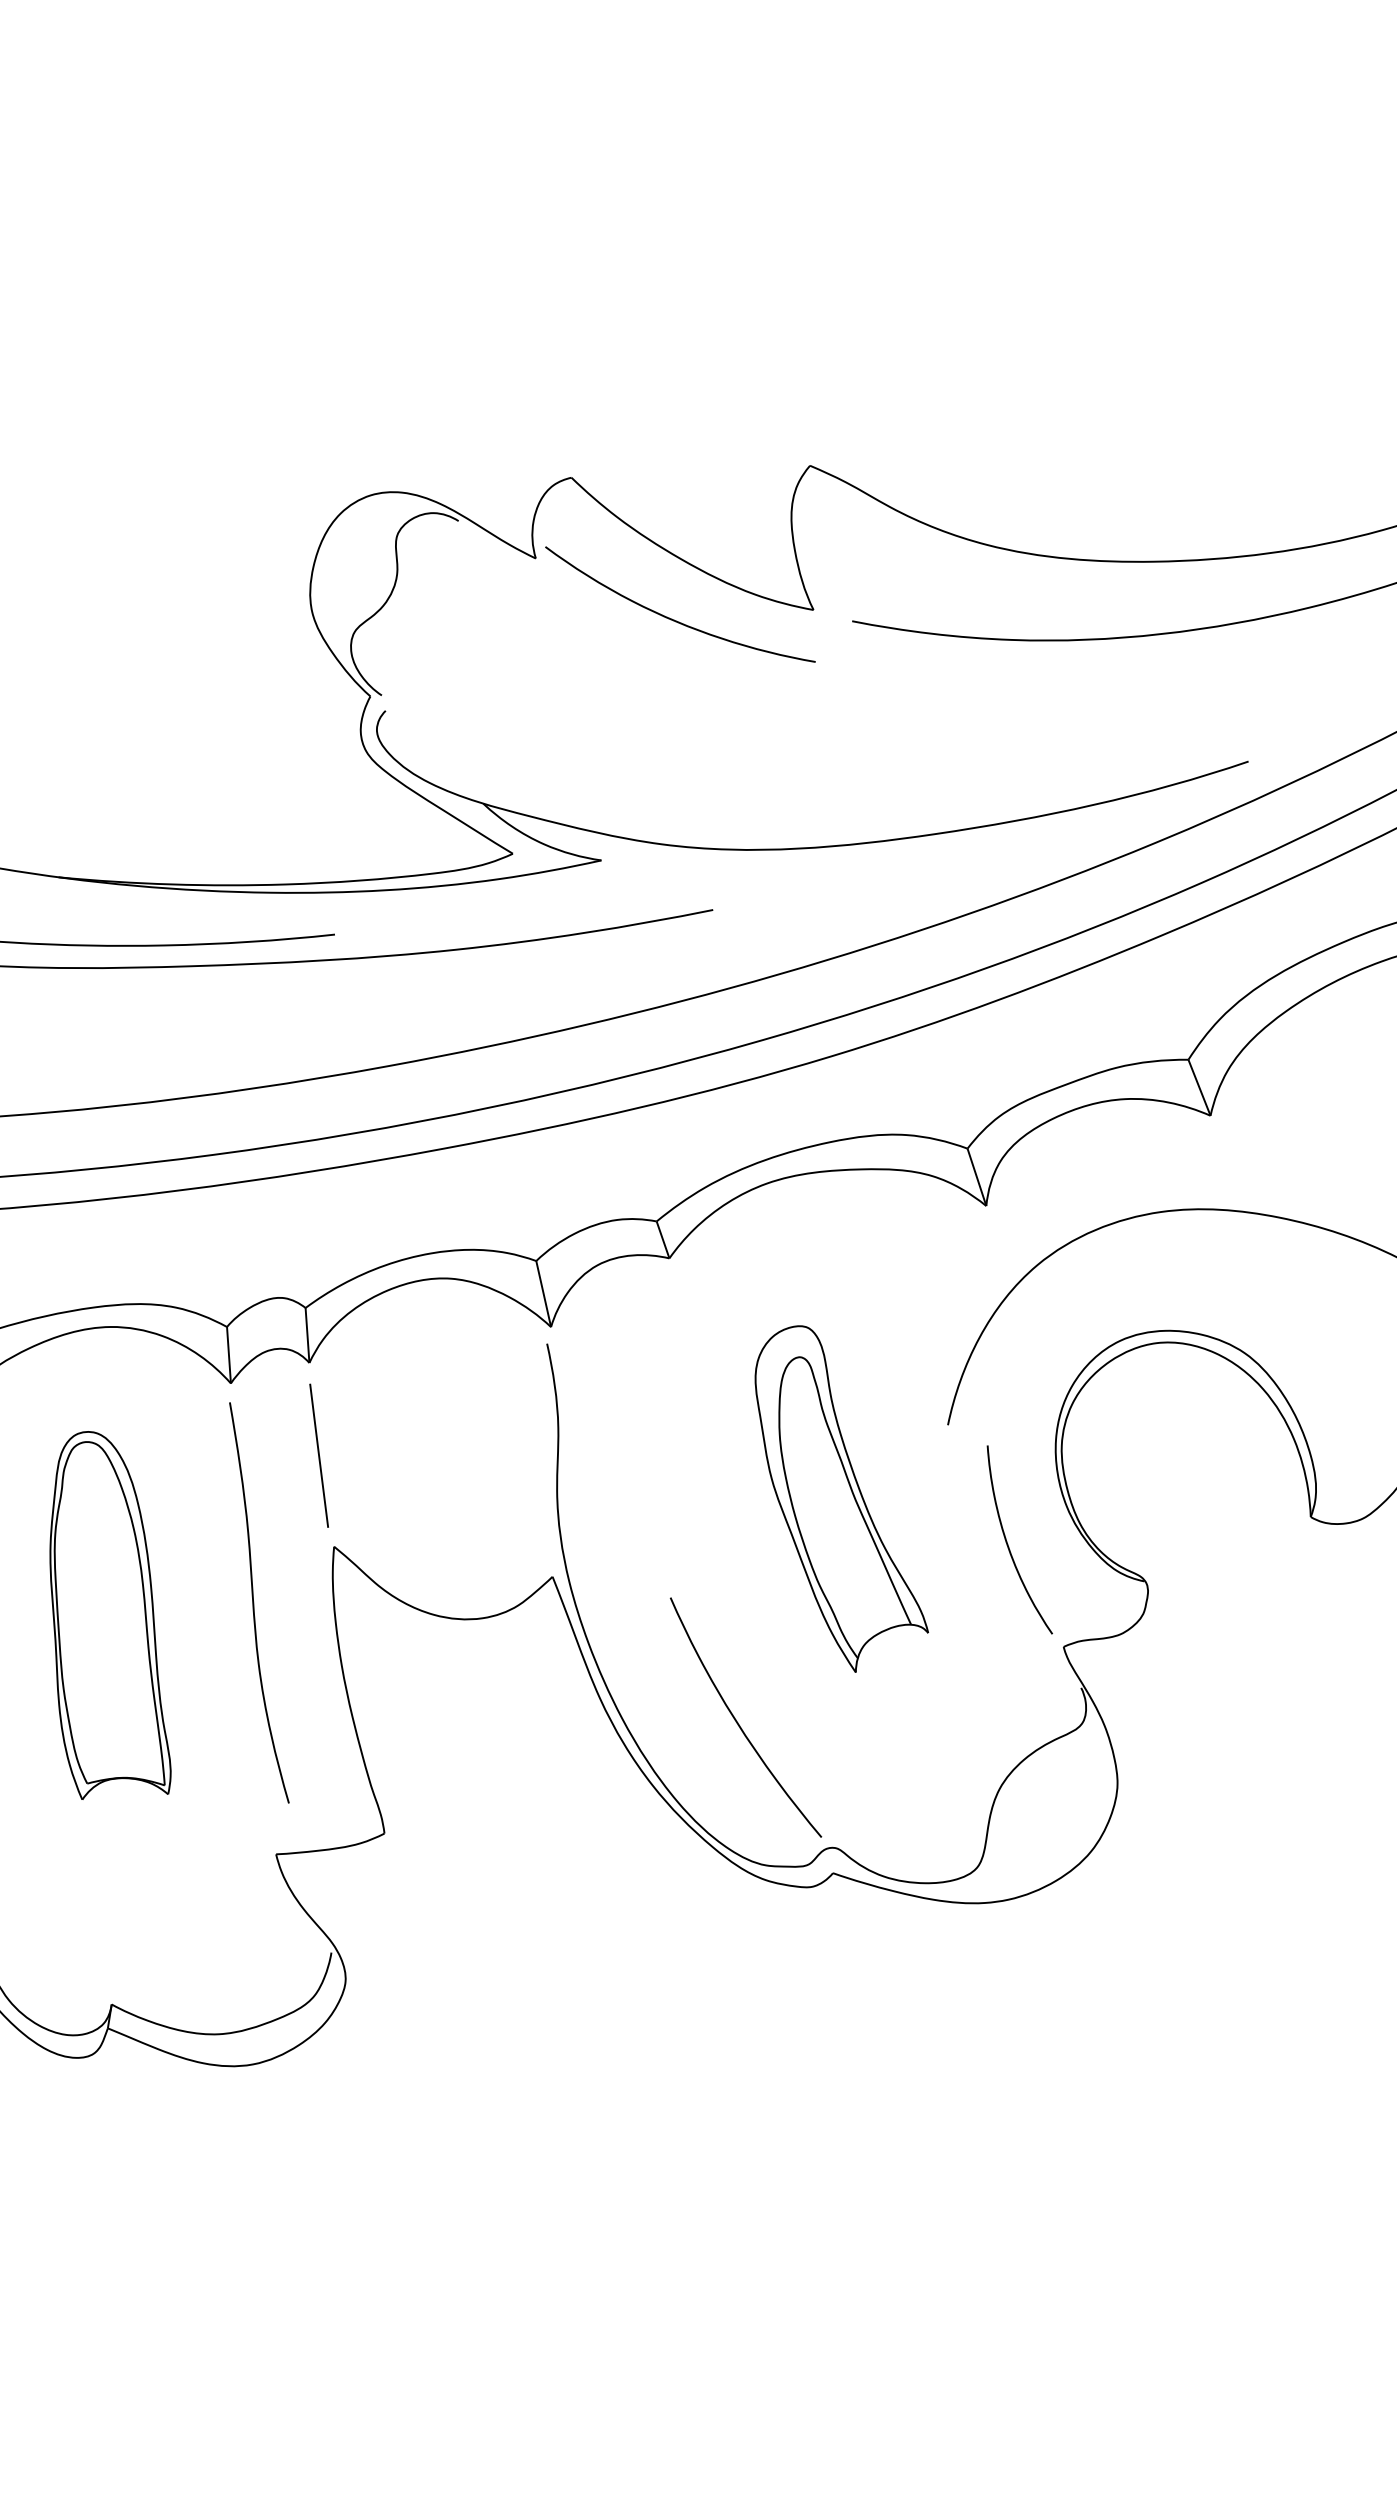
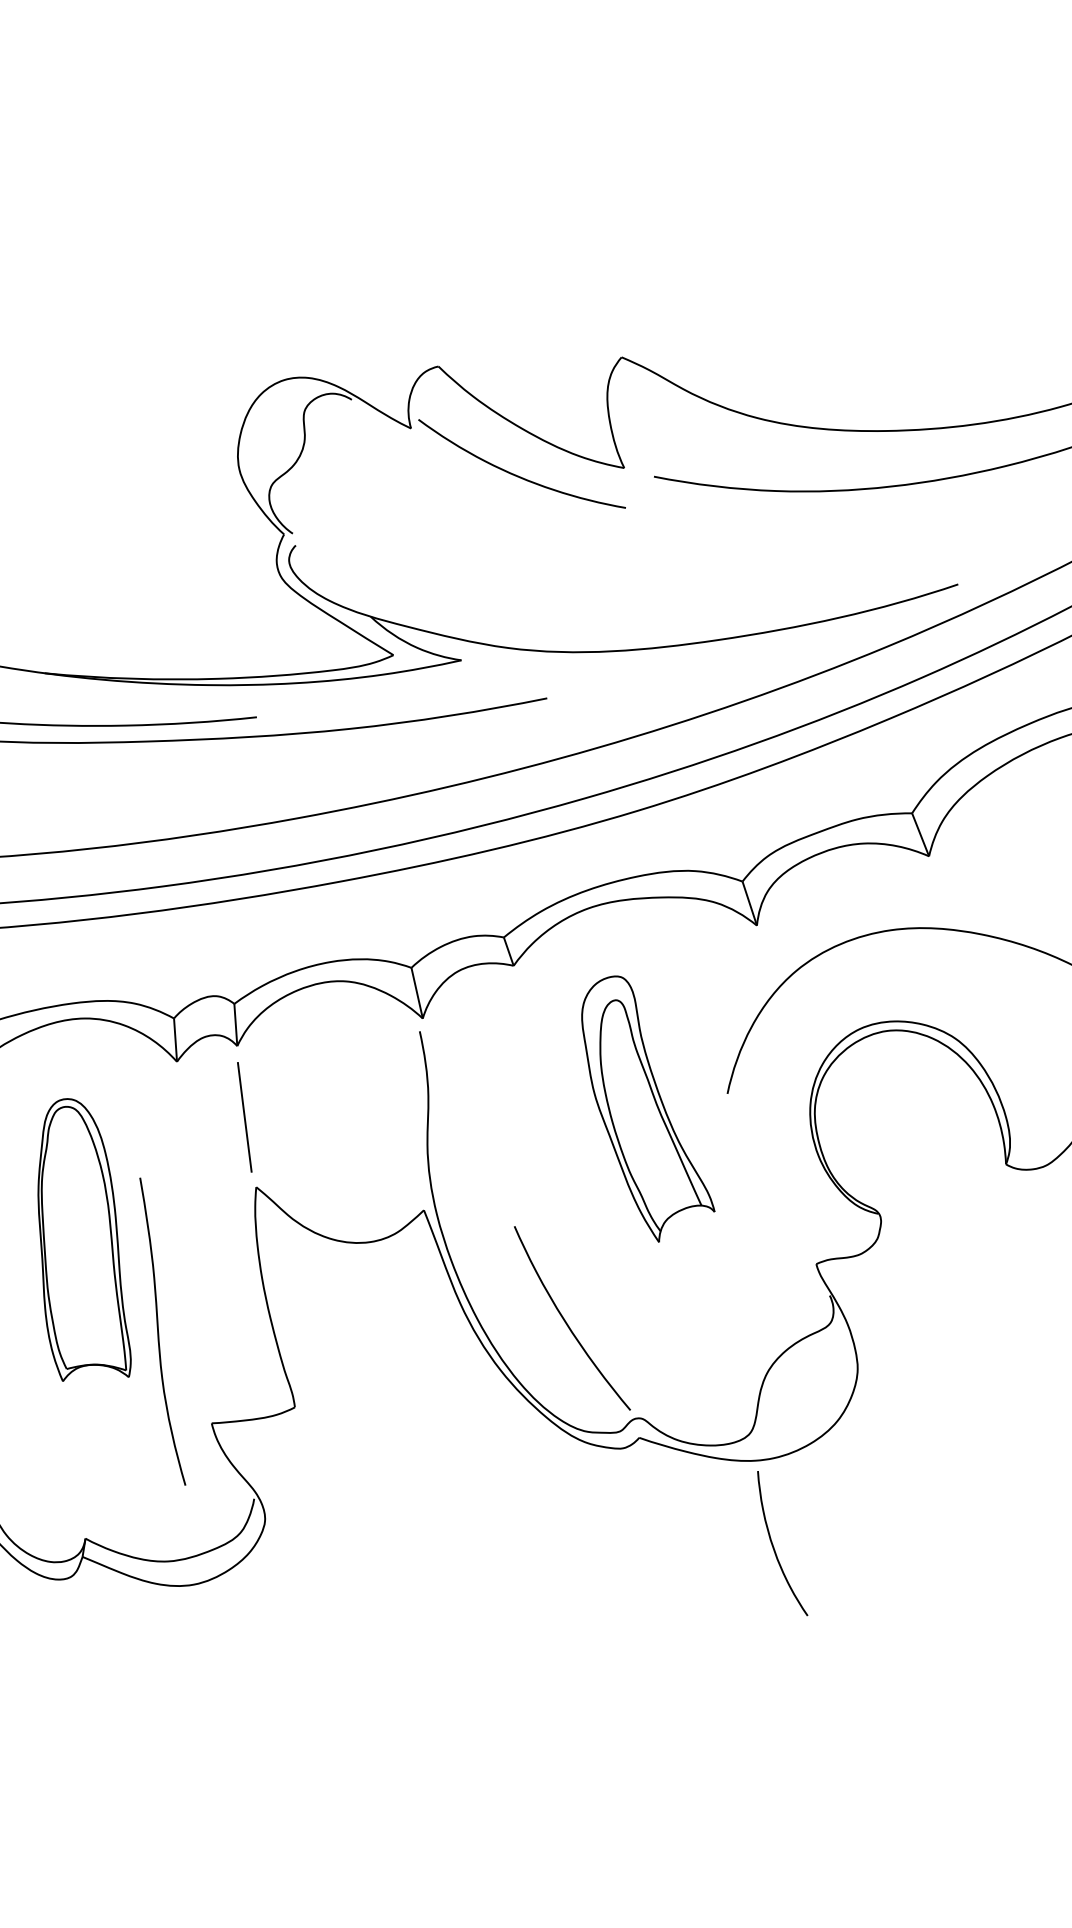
part: (841, 1498) -> (648, 1108), moved
curve: (1008, 1544) -> (773, 1547), moved
curve: (254, 1602) -> (159, 1331), moved

